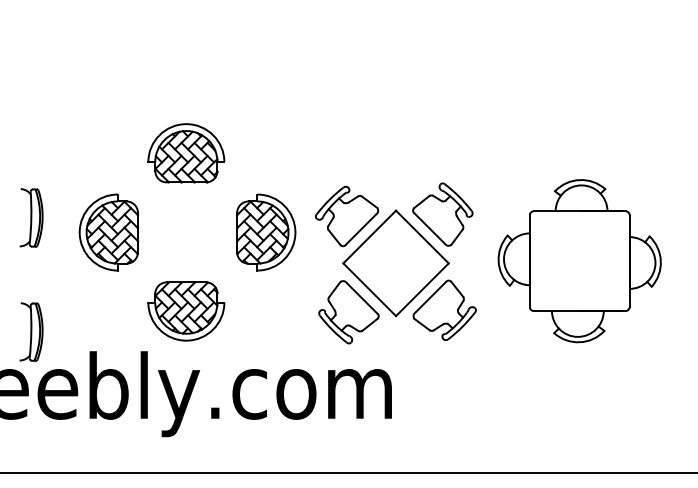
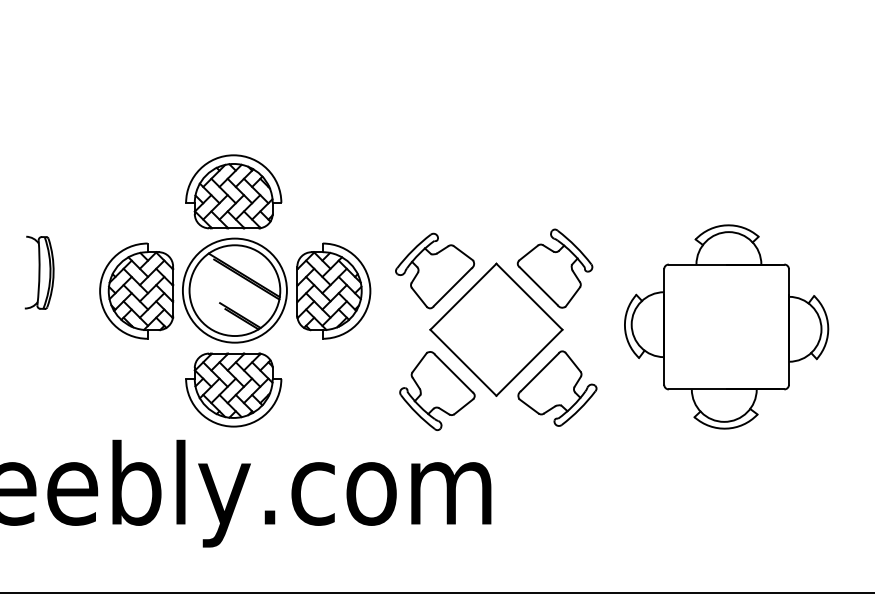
part: (186, 232) -> (234, 290), added
part: (31, 331) -> (39, 415), removed

